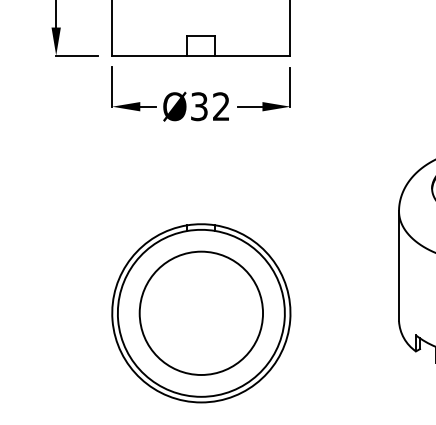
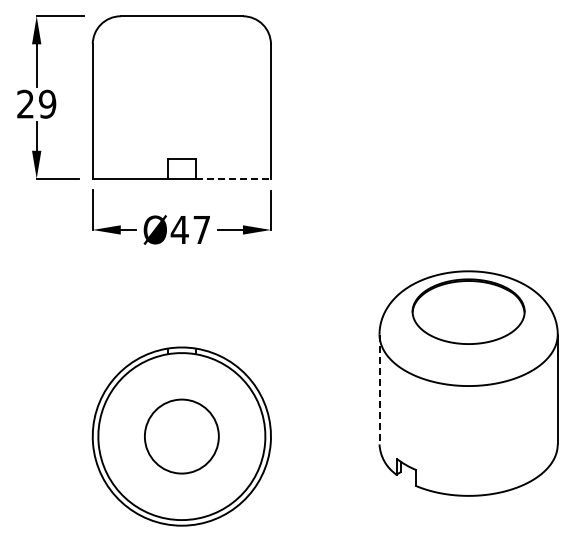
line: (253, 55) -> (233, 178), solid -> dashed
text: (209, 106) -> (189, 229), Ø32 -> Ø47
line: (399, 266) -> (379, 389), solid -> dashed
circle: (201, 313) -> (181, 436), size x0.6

